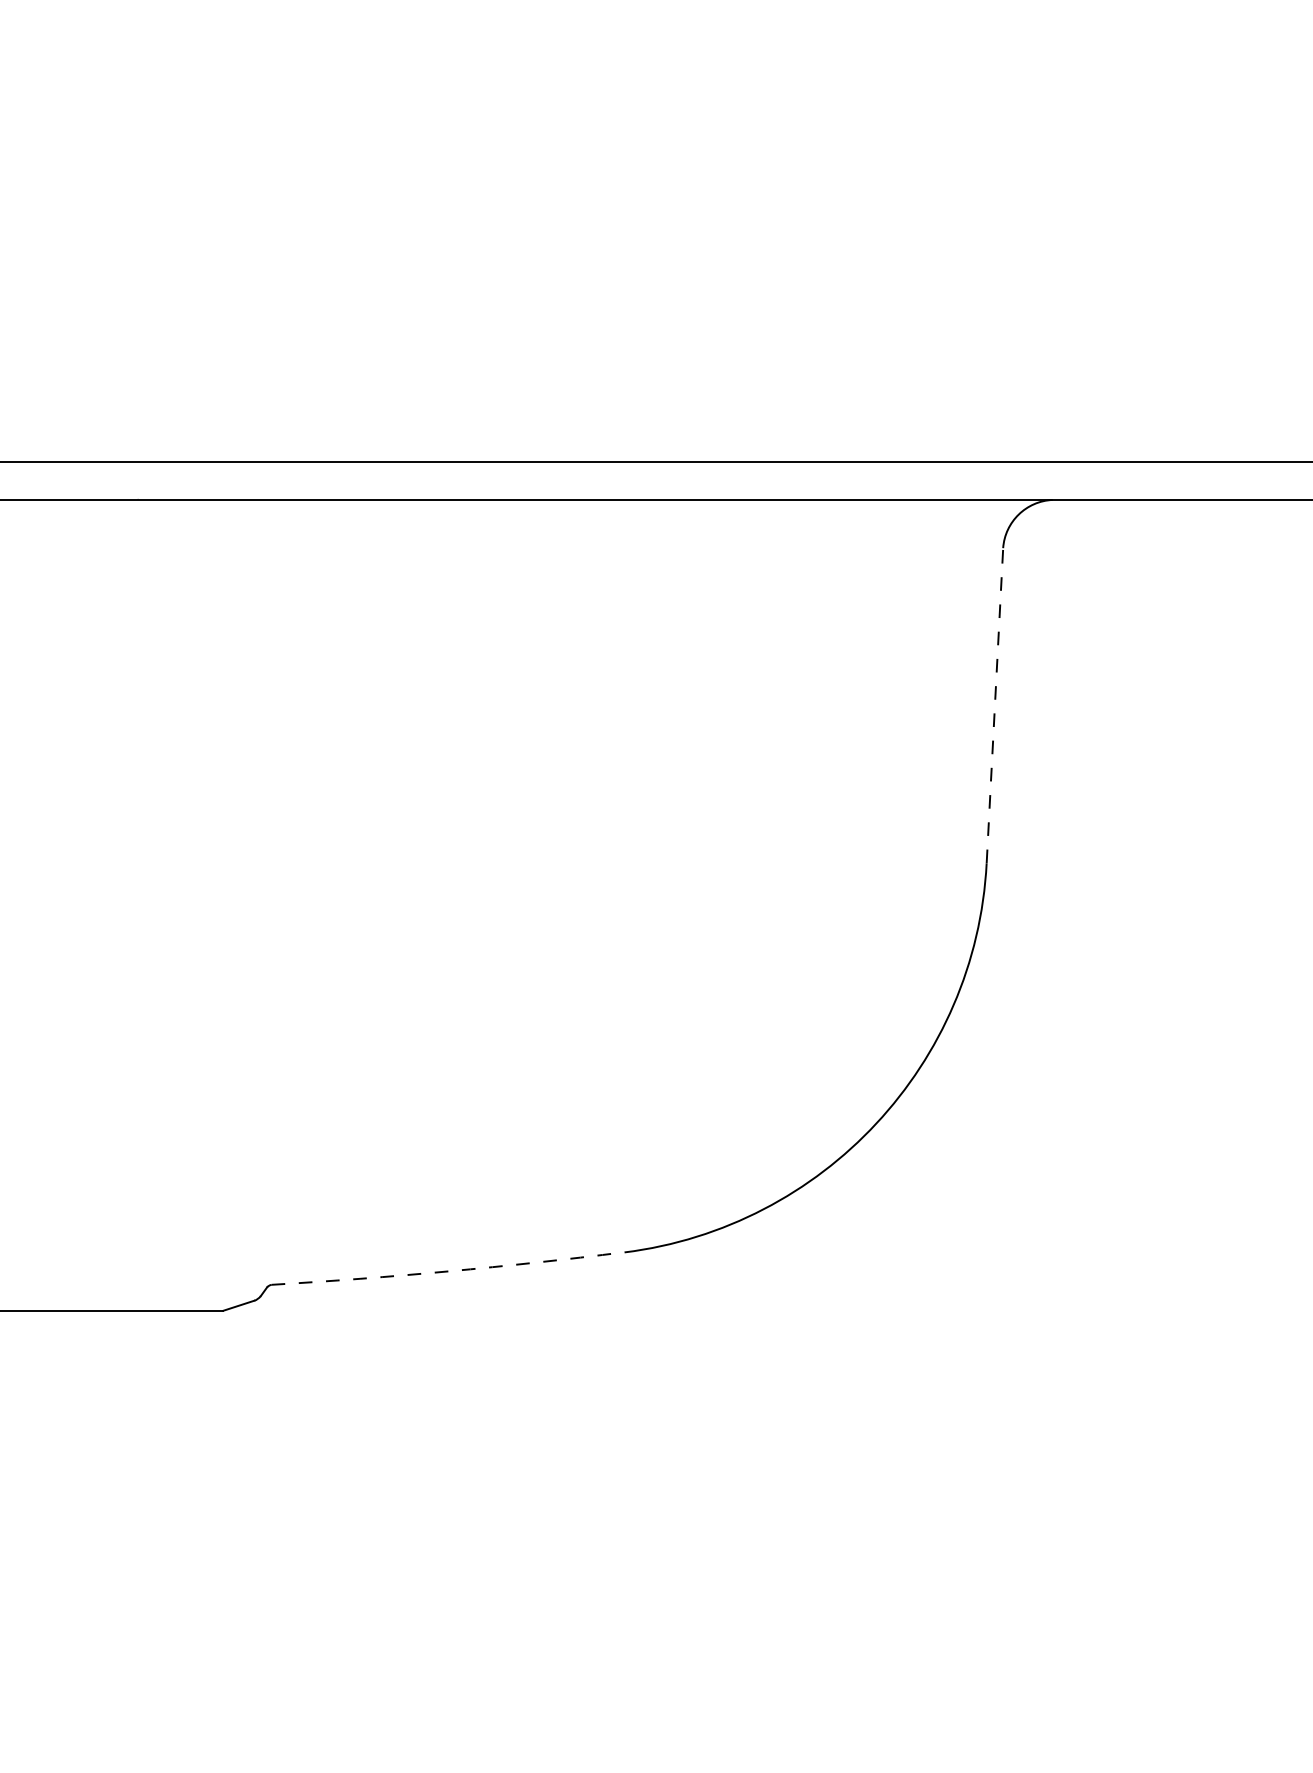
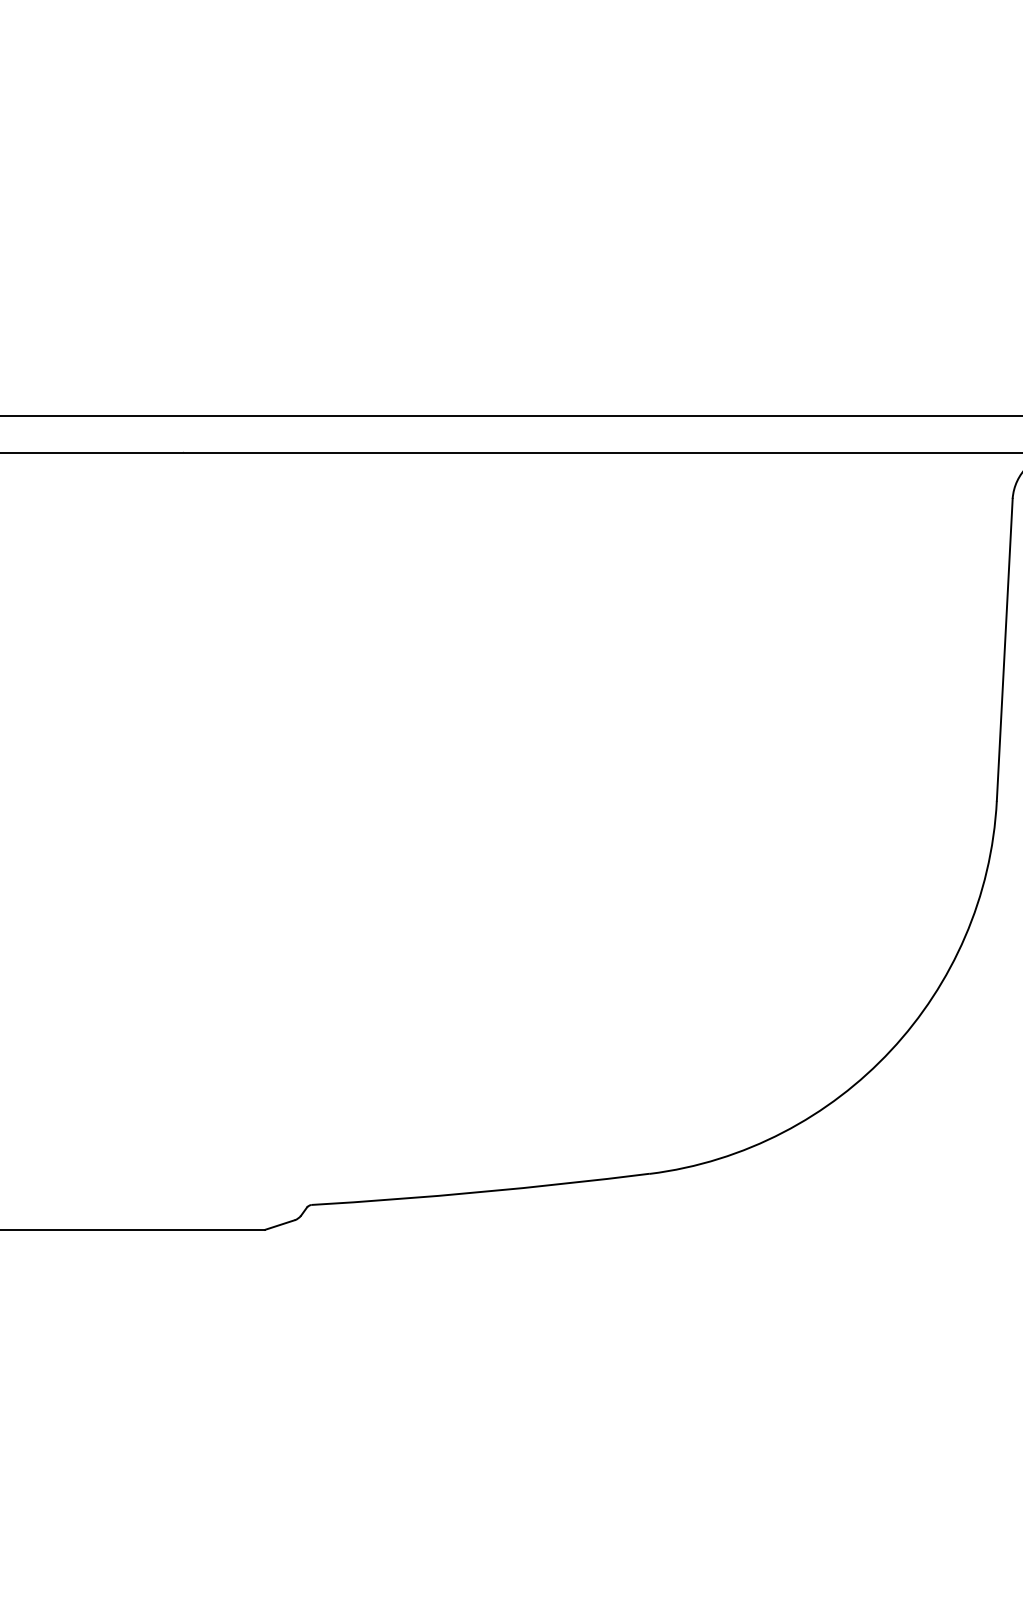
line: (994, 705) -> (1004, 649), dashed -> solid
arc: (448, 1271) -> (480, 1192), dashed -> solid

